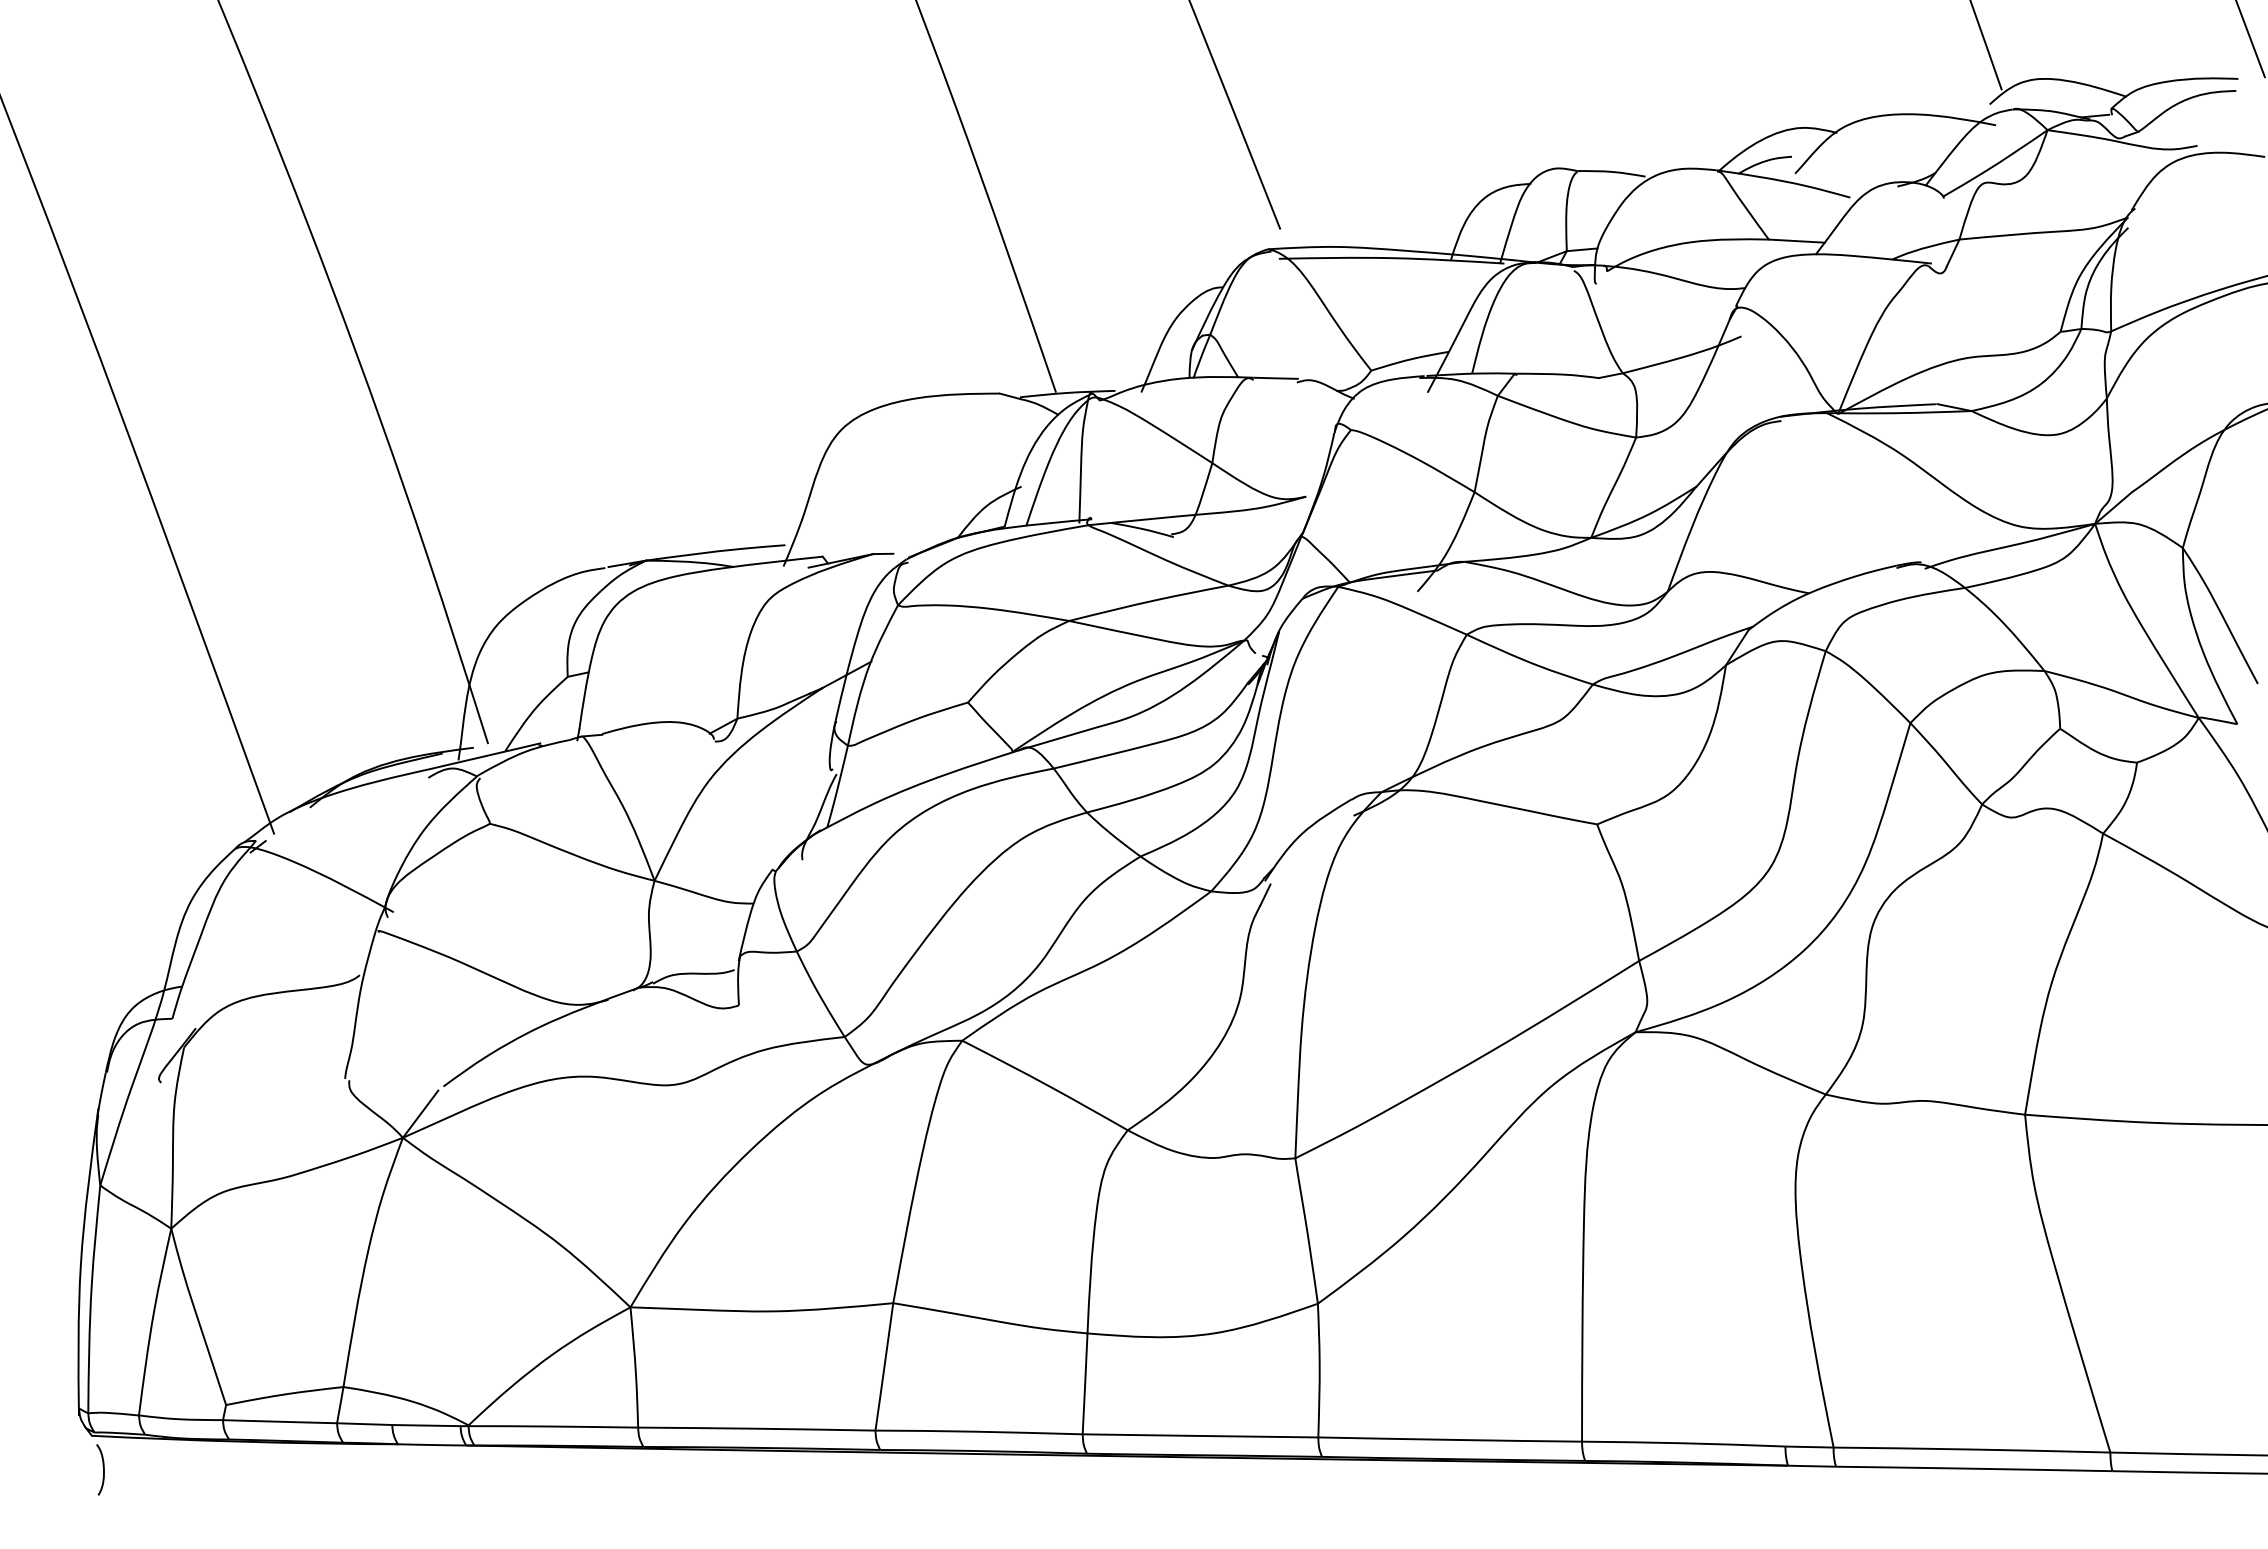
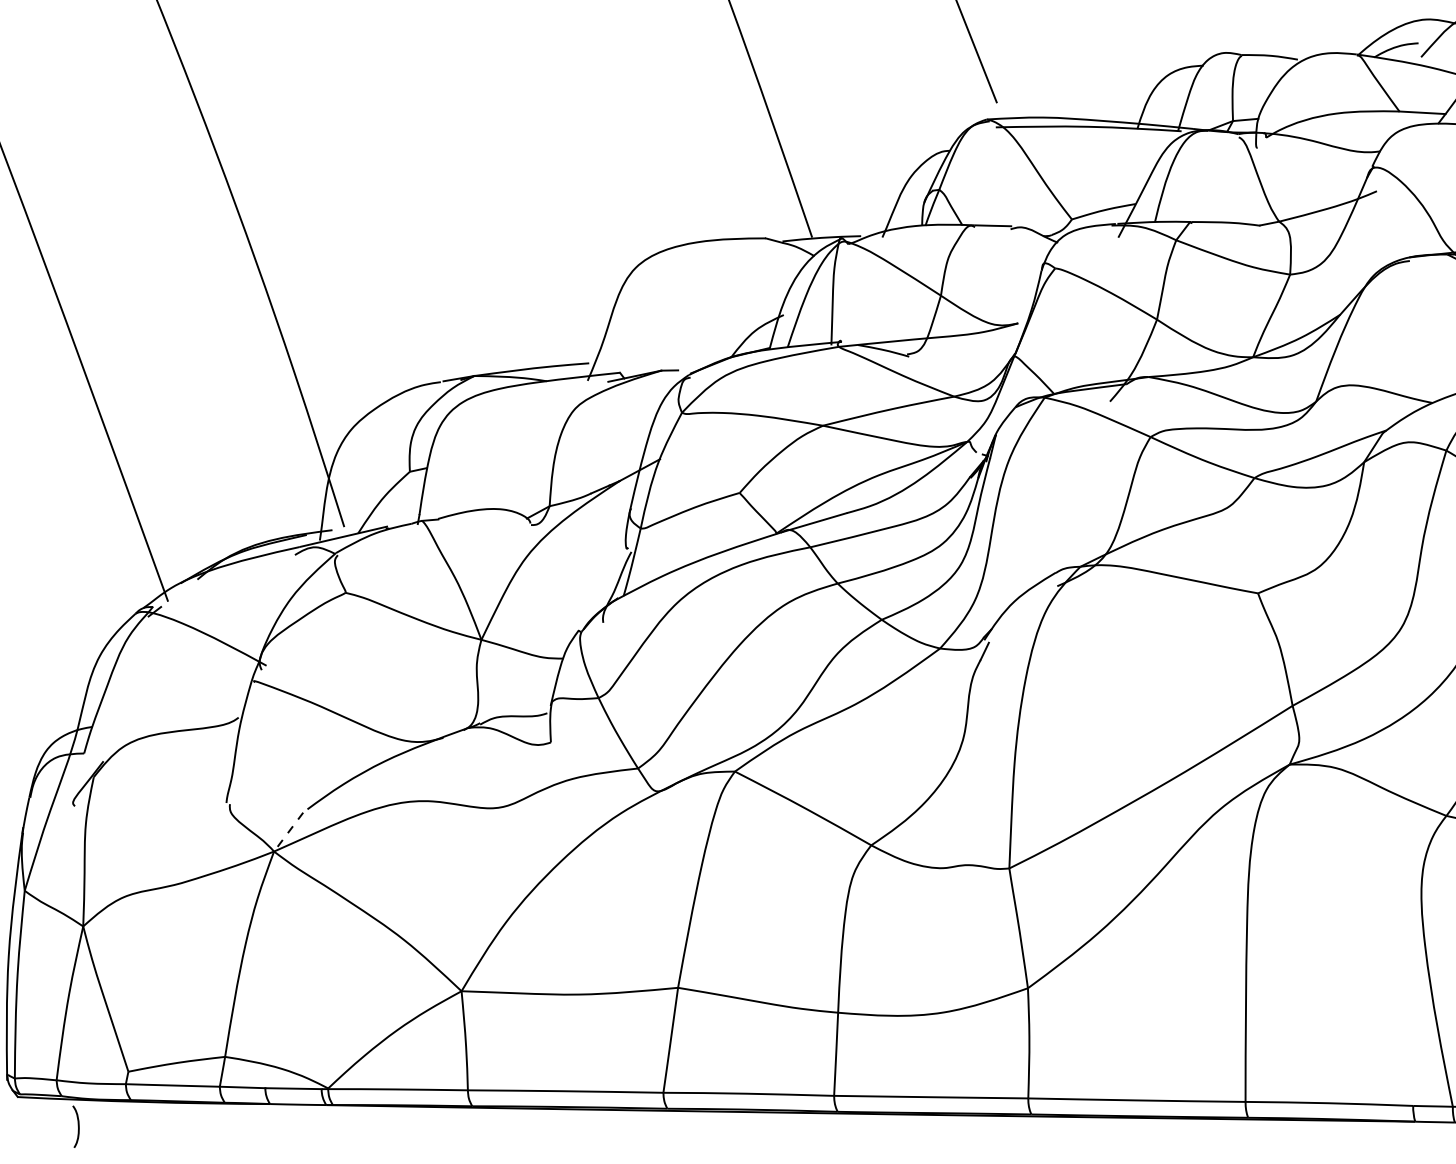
line: (420, 1114) -> (288, 832), solid -> dashed
curve: (103, 1469) -> (78, 1126), moved

